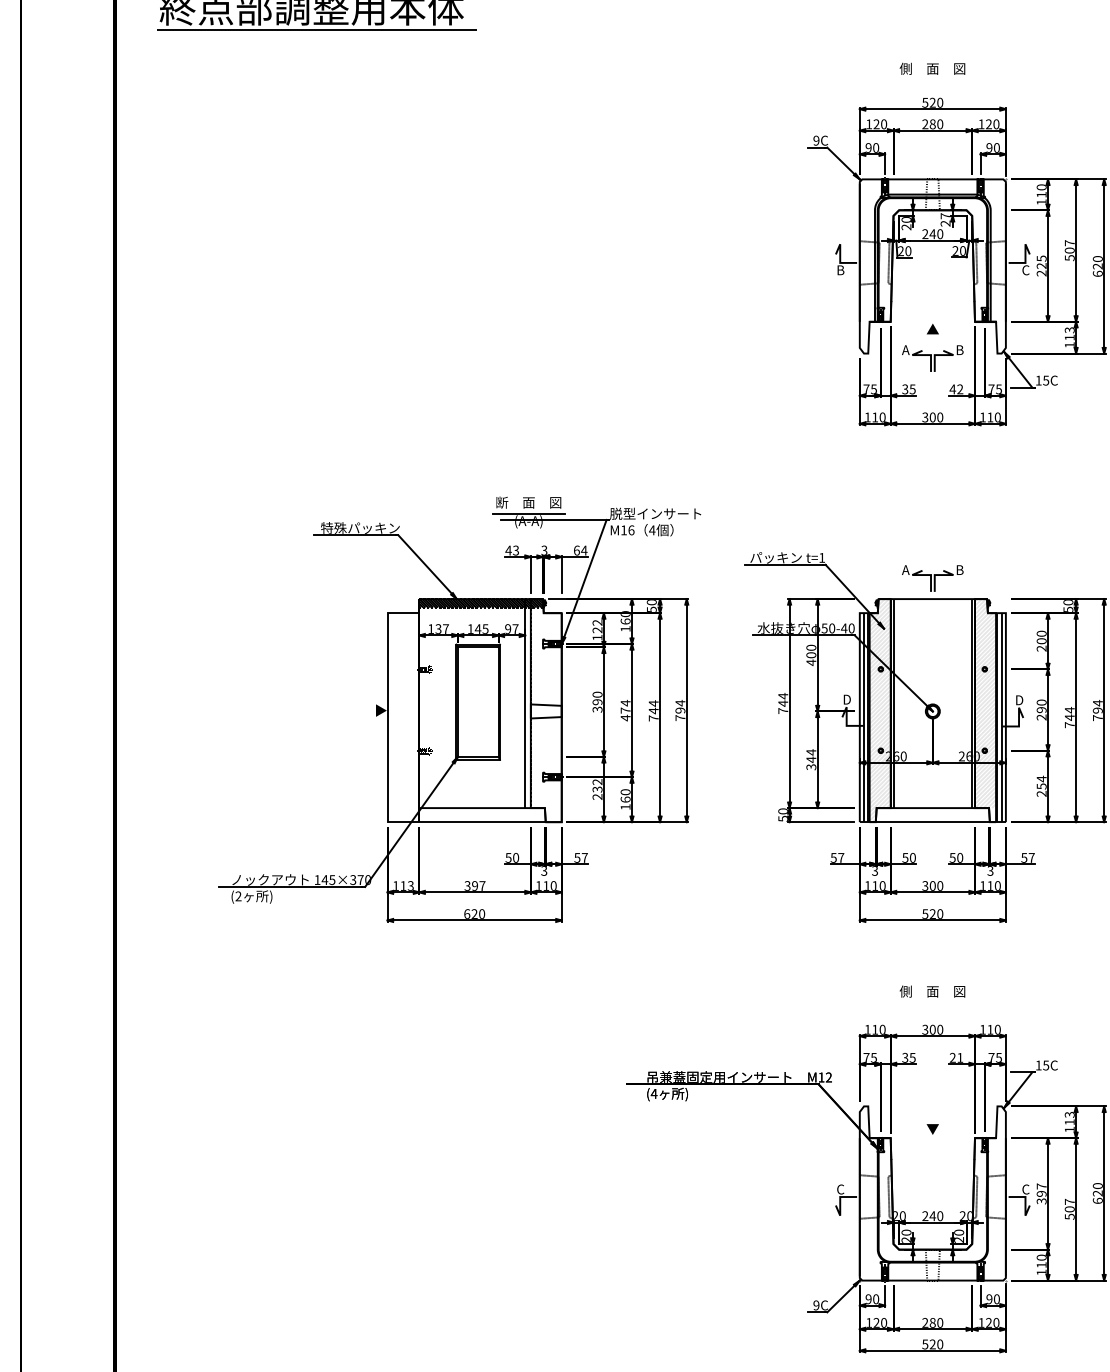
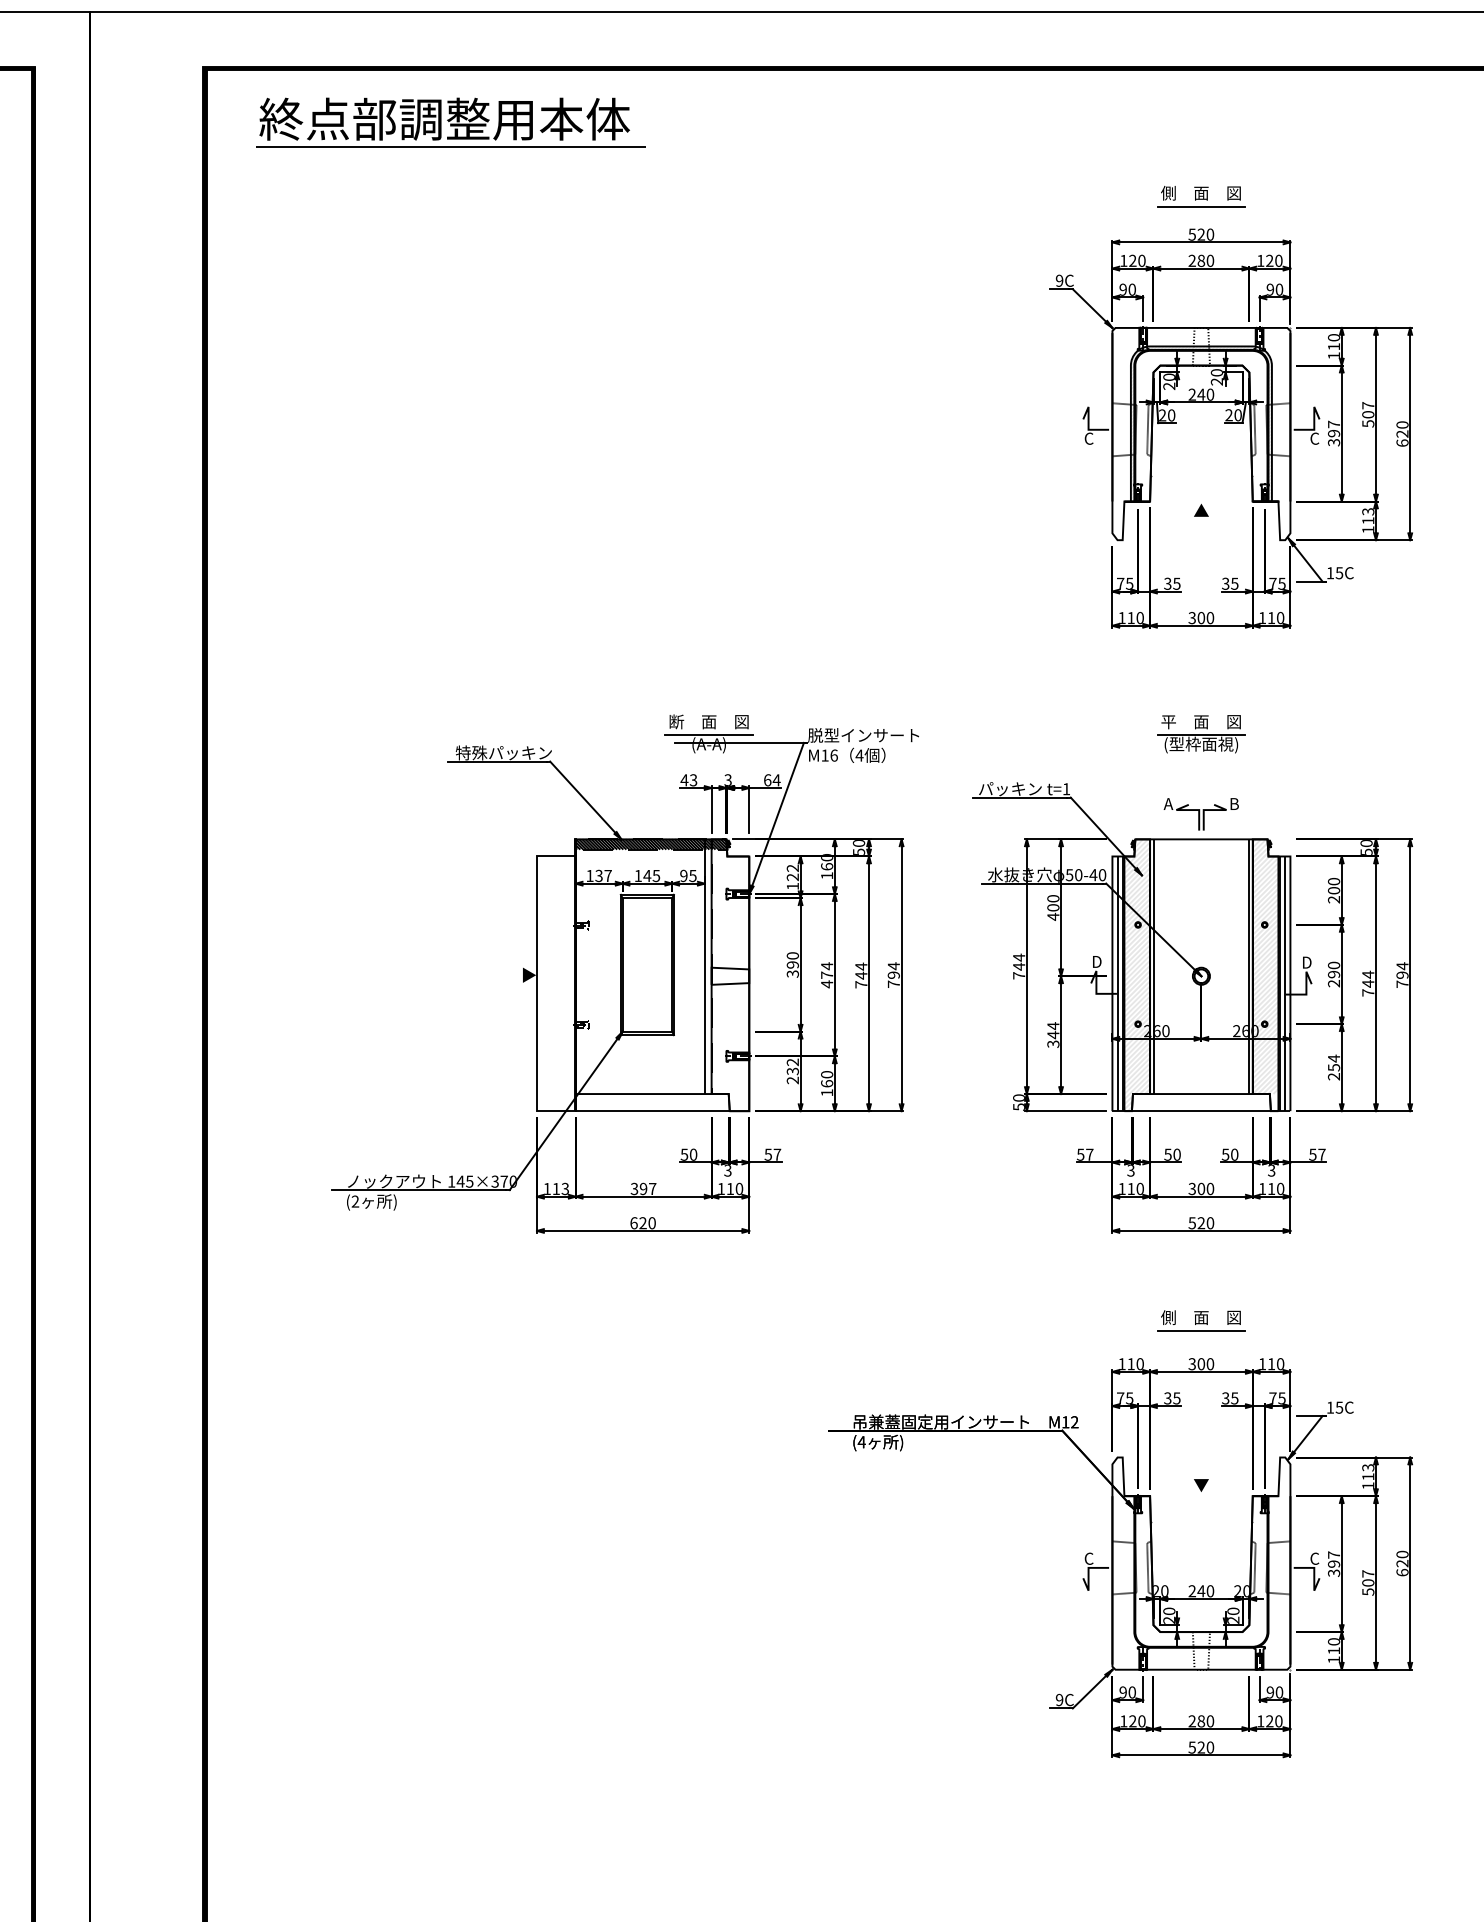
line: (932, 79) -> (1201, 206), added
text: (945, 215) -> (1216, 372), 27 -> 20
text: (1042, 266) -> (1334, 433), 225 -> 397
text: (840, 270) -> (1088, 438), B -> C
part: (932, 358) -> (1200, 546), removed
text: (955, 389) -> (1229, 583), 42 -> 35
part: (932, 513) -> (1201, 734), added
text: (515, 629) -> (692, 876), 97 -> 95
line: (932, 1002) -> (1201, 1330), added
text: (956, 1057) -> (1230, 1398), 21 -> 35

